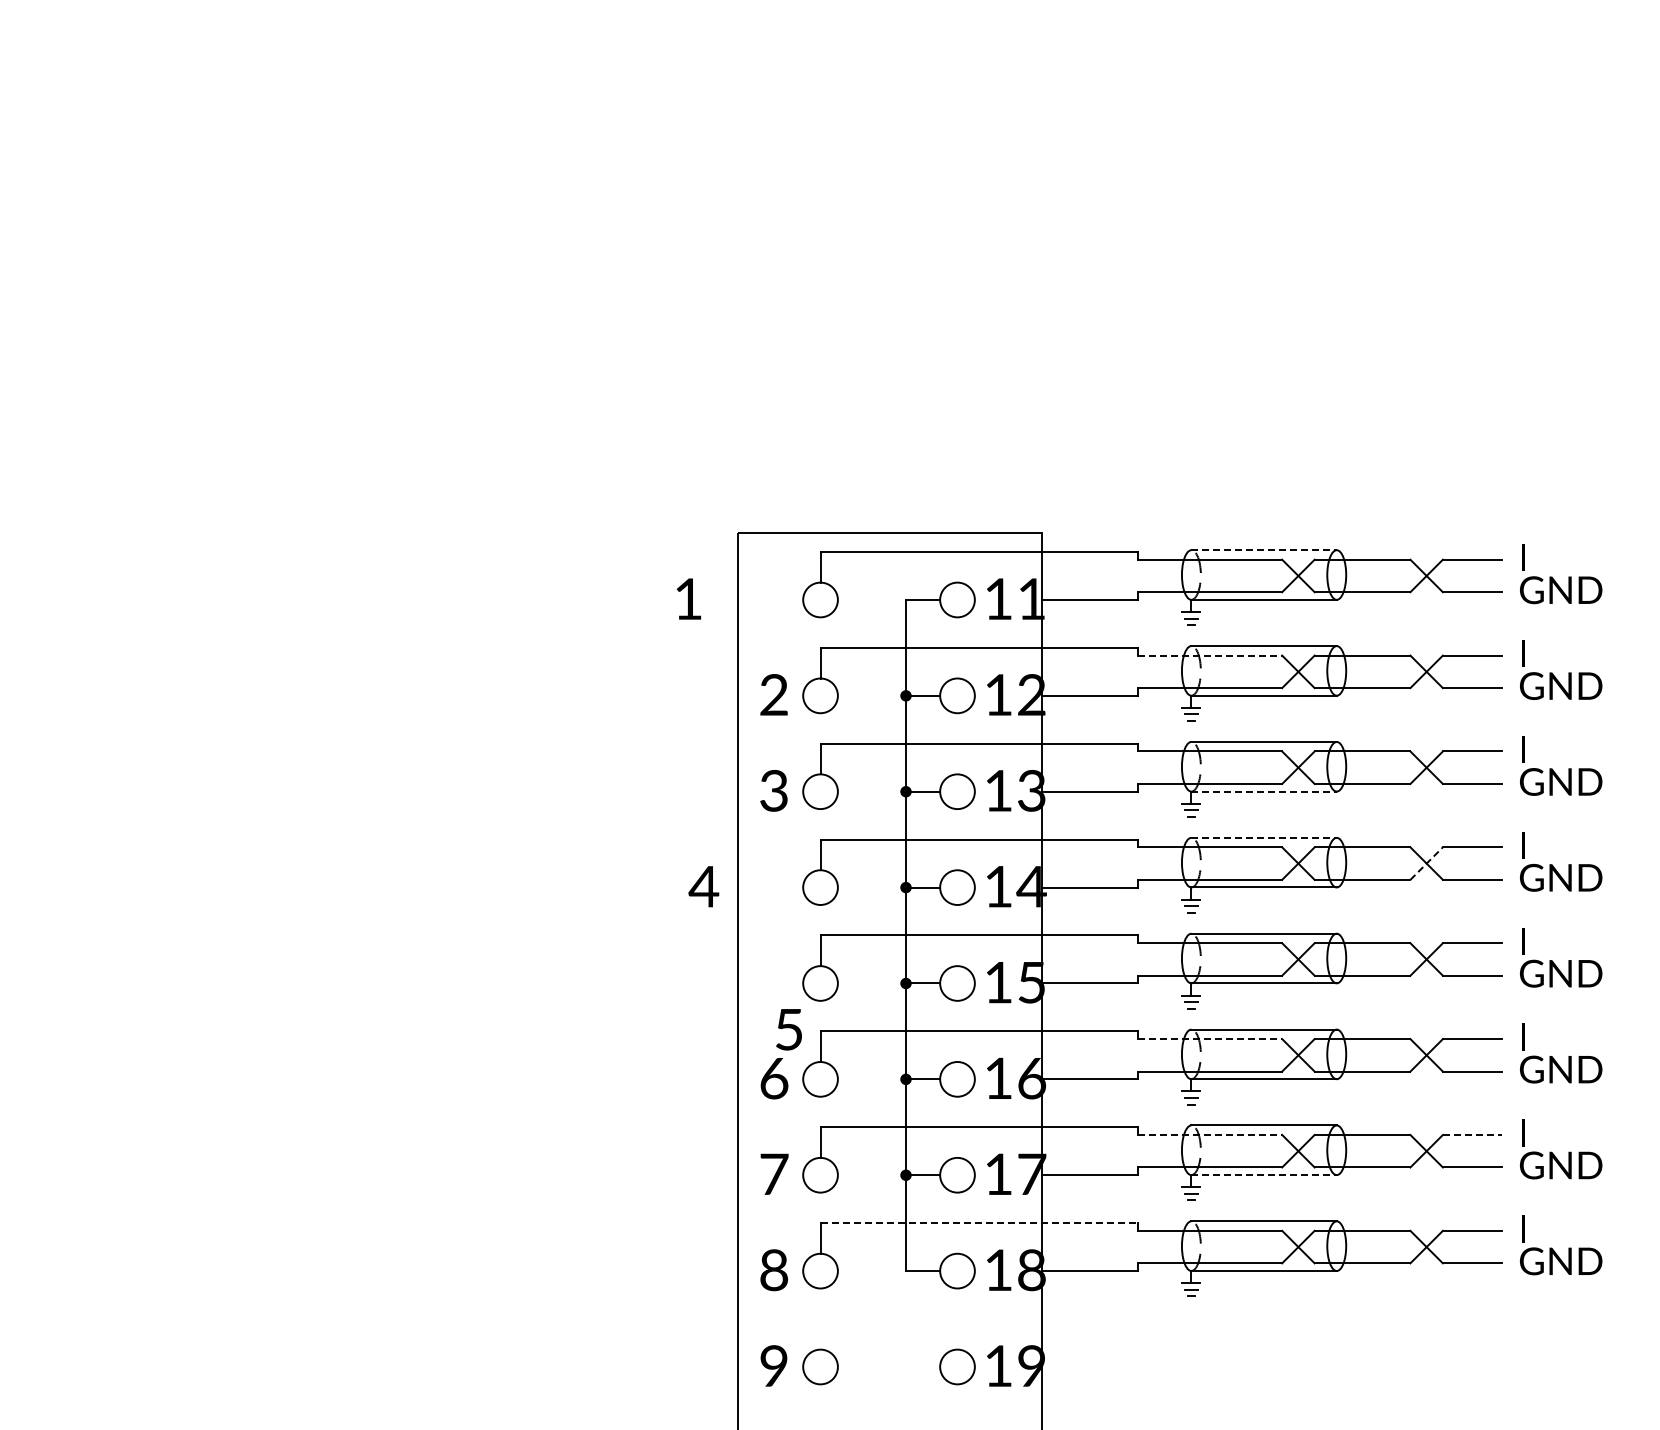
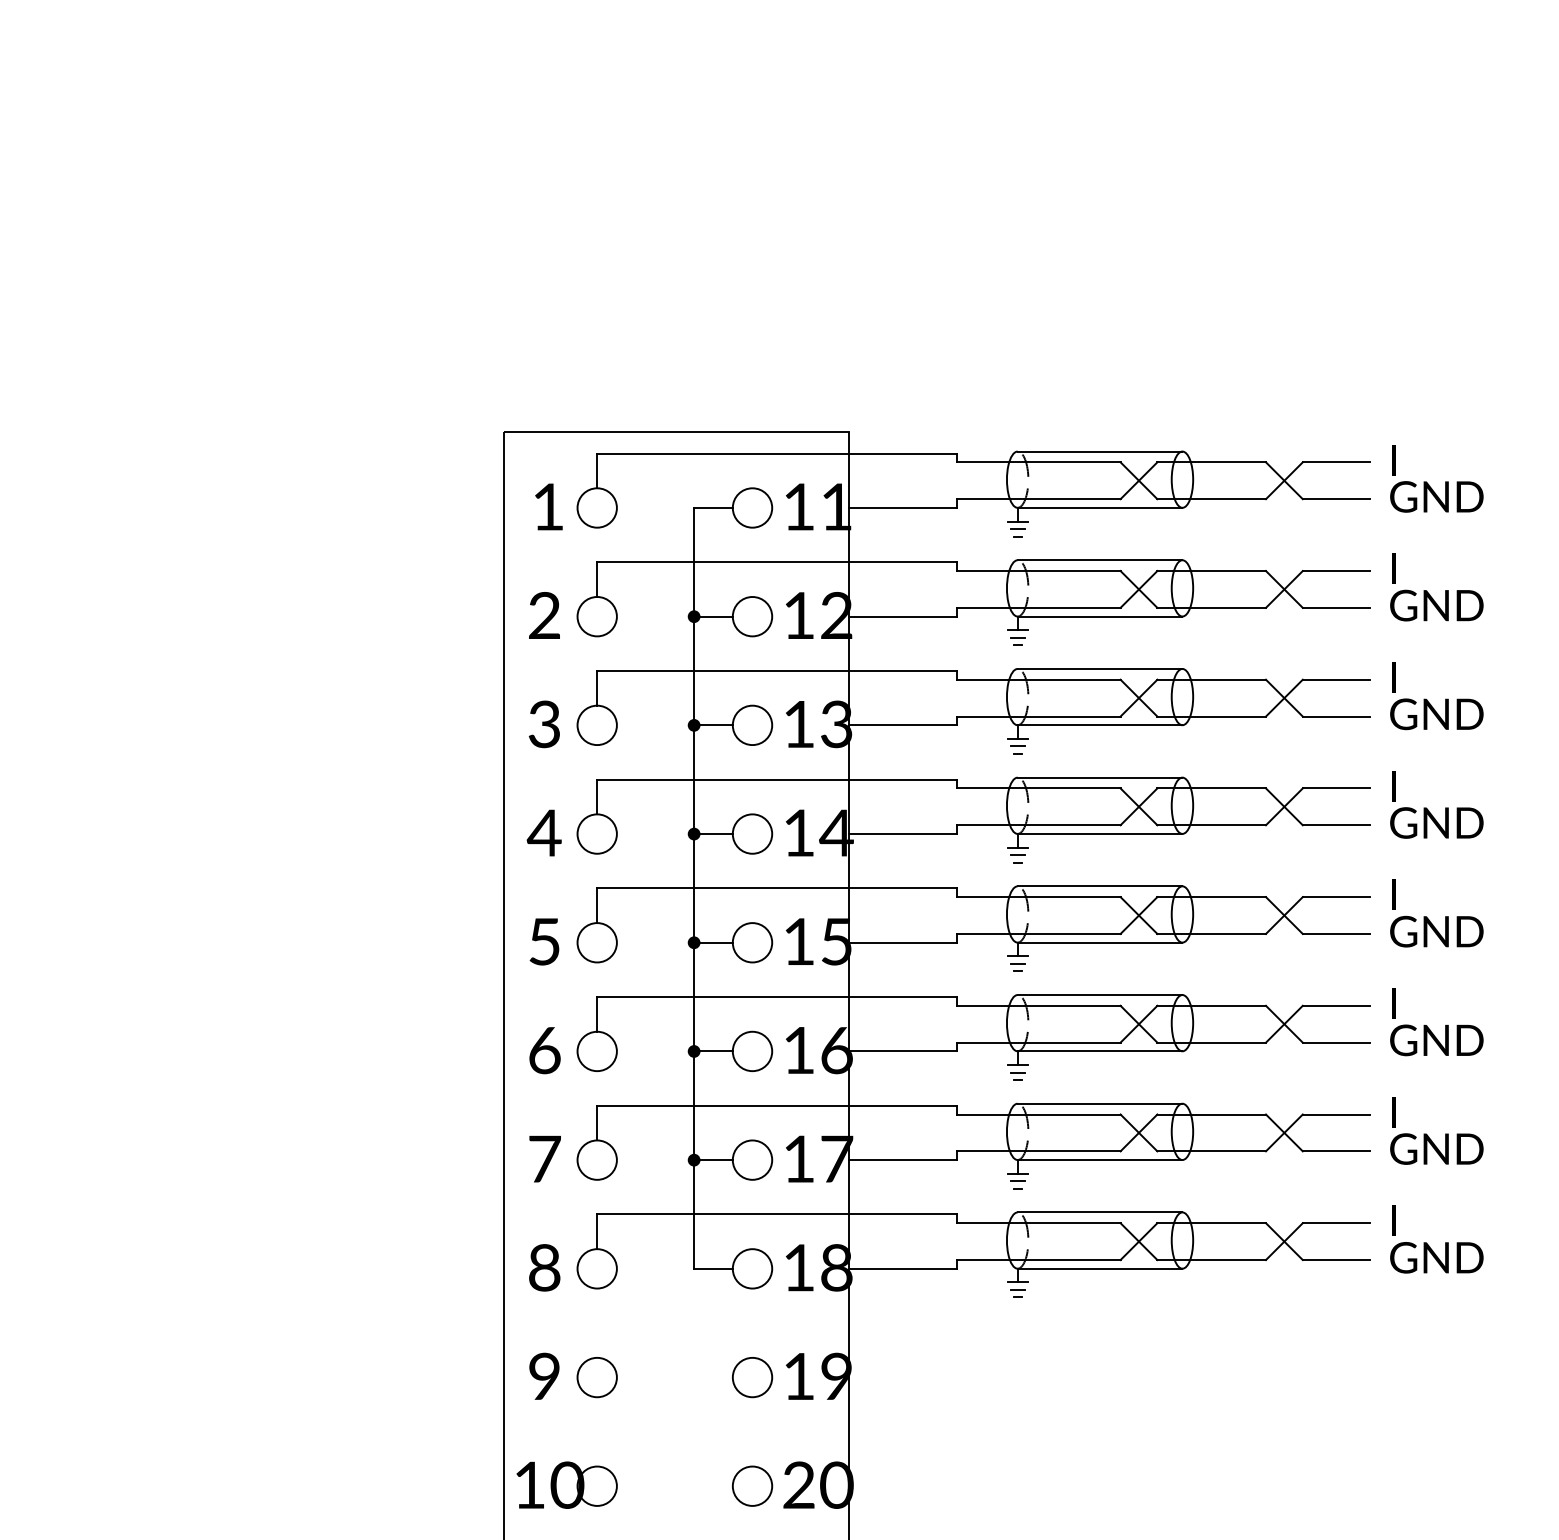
line: (1264, 550) -> (1100, 451), dashed -> solid
text: (688, 598) -> (548, 506), moved
line: (1210, 655) -> (1039, 570), dashed -> solid
line: (1264, 791) -> (1100, 725), dashed -> solid
line: (1264, 837) -> (1100, 777), dashed -> solid
line: (1426, 863) -> (1284, 806), dashed -> solid
text: (703, 886) -> (543, 832), moved
text: (788, 1029) -> (543, 941), moved
line: (1210, 1039) -> (1039, 1006), dashed -> solid
line: (1210, 1134) -> (1039, 1113), dashed -> solid
line: (1472, 1134) -> (1336, 1113), dashed -> solid
line: (1264, 1175) -> (1100, 1160), dashed -> solid
line: (979, 1223) -> (777, 1214), dashed -> solid

